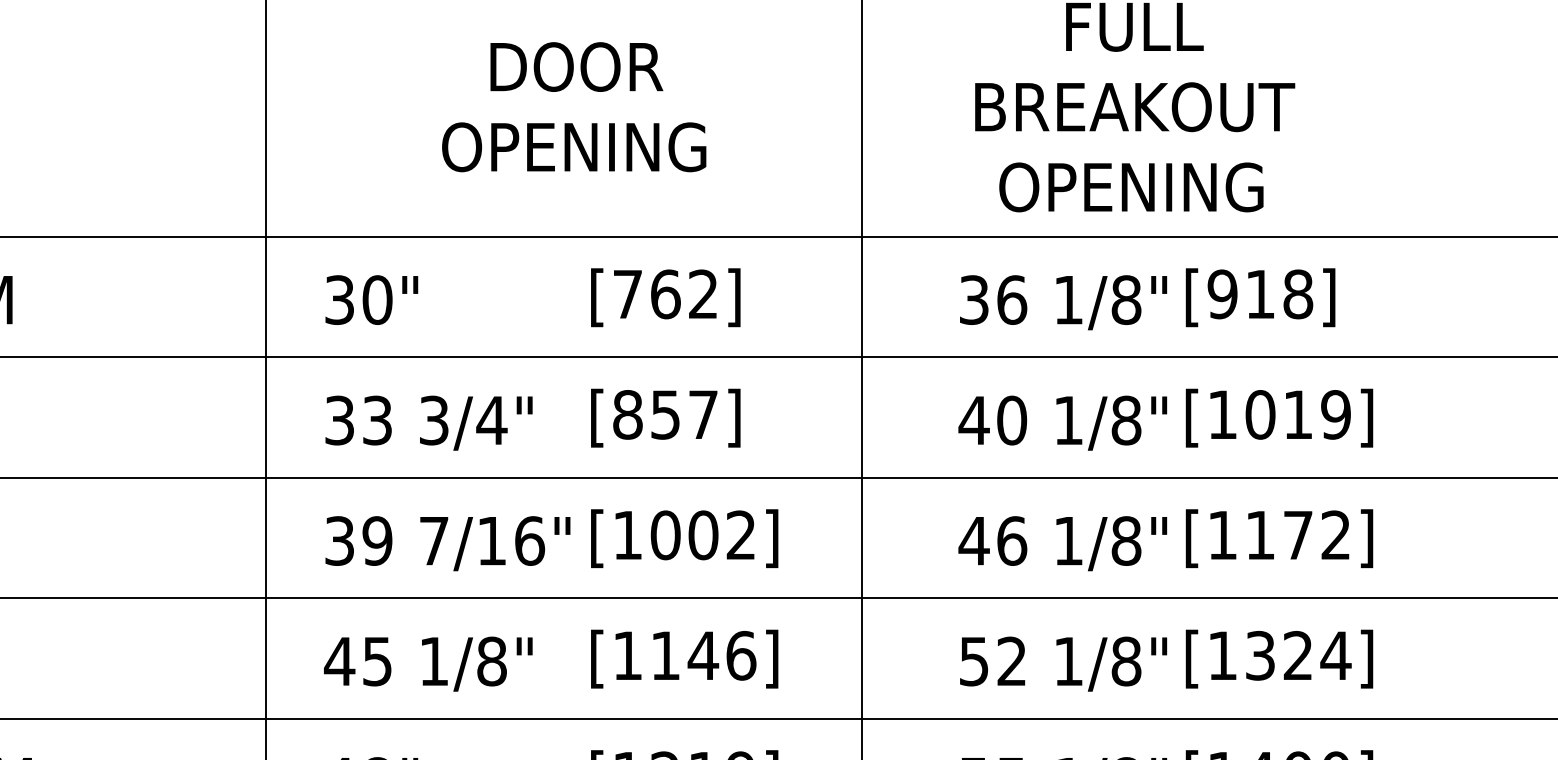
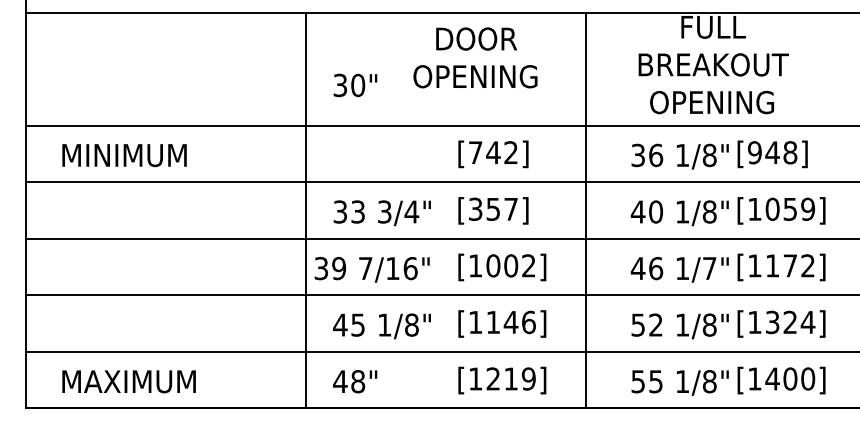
text: (574, 106) -> (475, 57), moved
text: (665, 293) -> (493, 152), [762] -> [742]
text: (1260, 293) -> (772, 152), [918] -> [948]
text: (371, 300) -> (355, 85), moved
text: (627, 413) -> (475, 208), [857] -> [357]
text: (1296, 415) -> (789, 209), [1019] -> [1059]
text: (1125, 540) -> (709, 268), 1/8" -> 1/7"
text: (446, 543) -> (371, 269), moved

